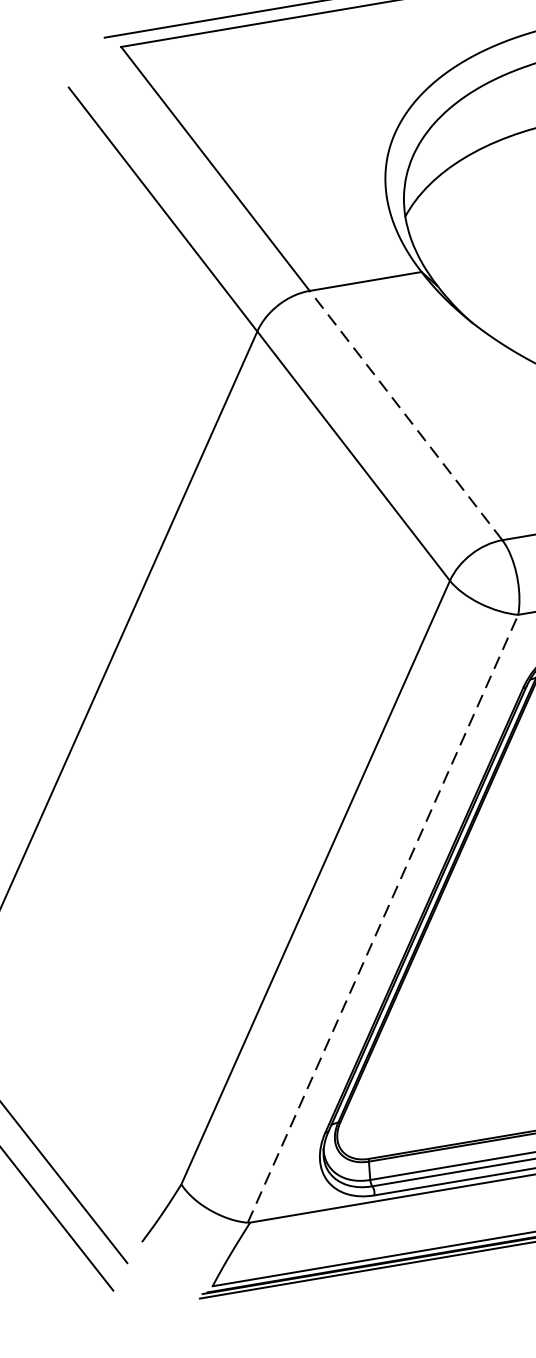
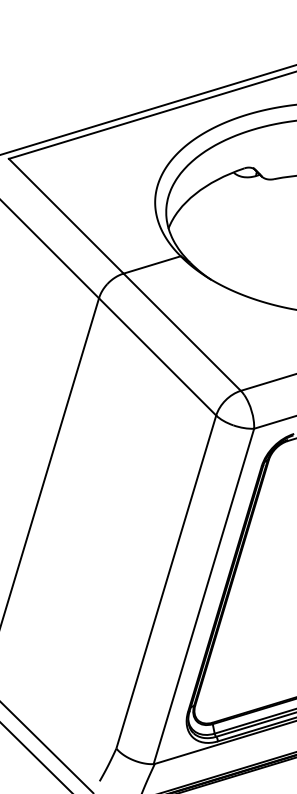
line: (406, 416) -> (182, 332), dashed -> solid
line: (384, 917) -> (204, 595), dashed -> solid

